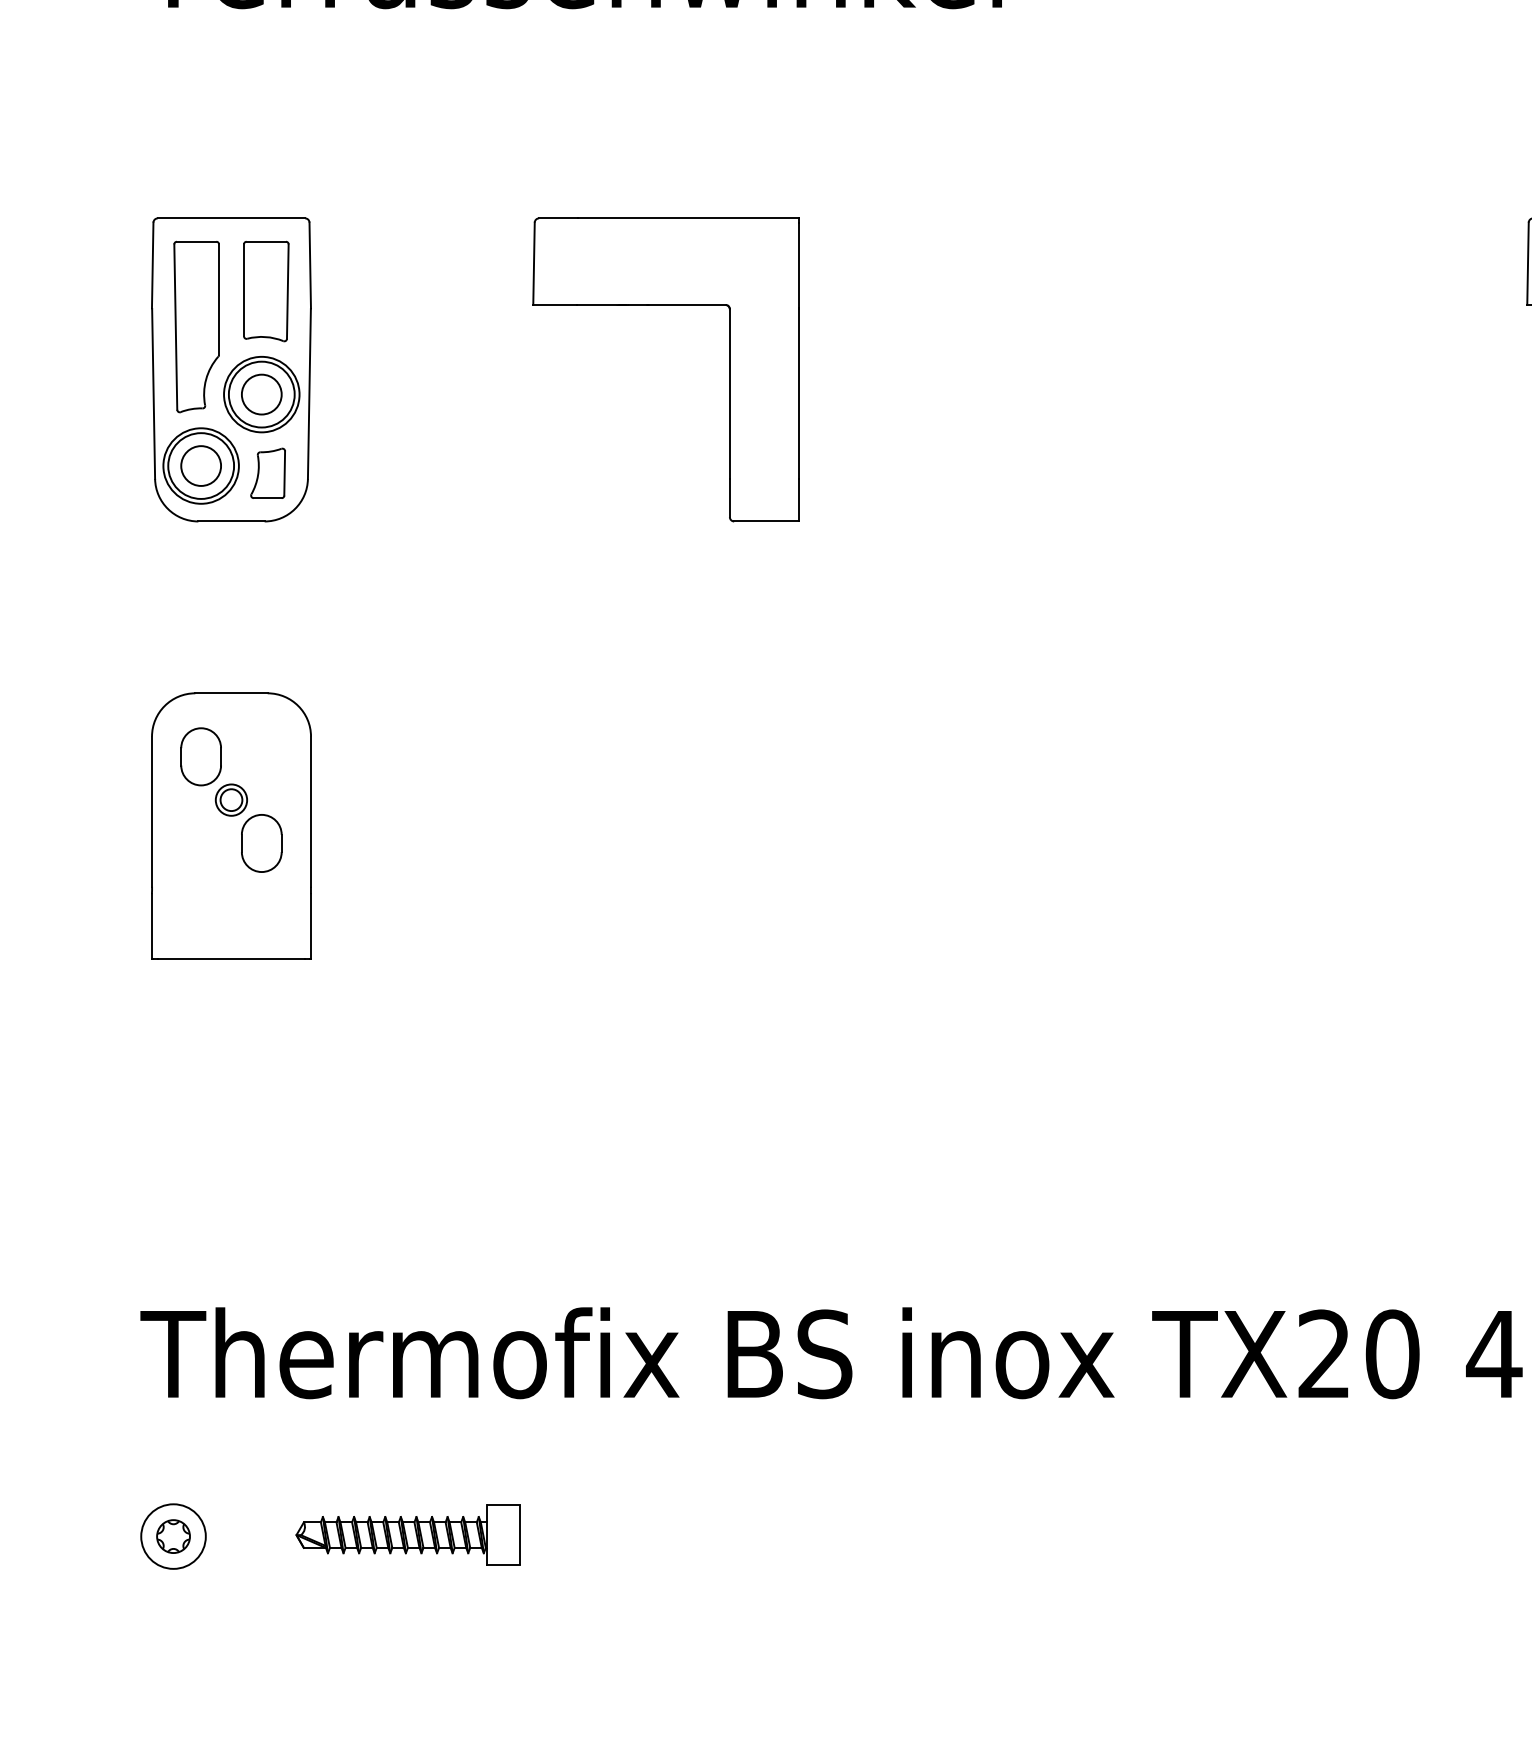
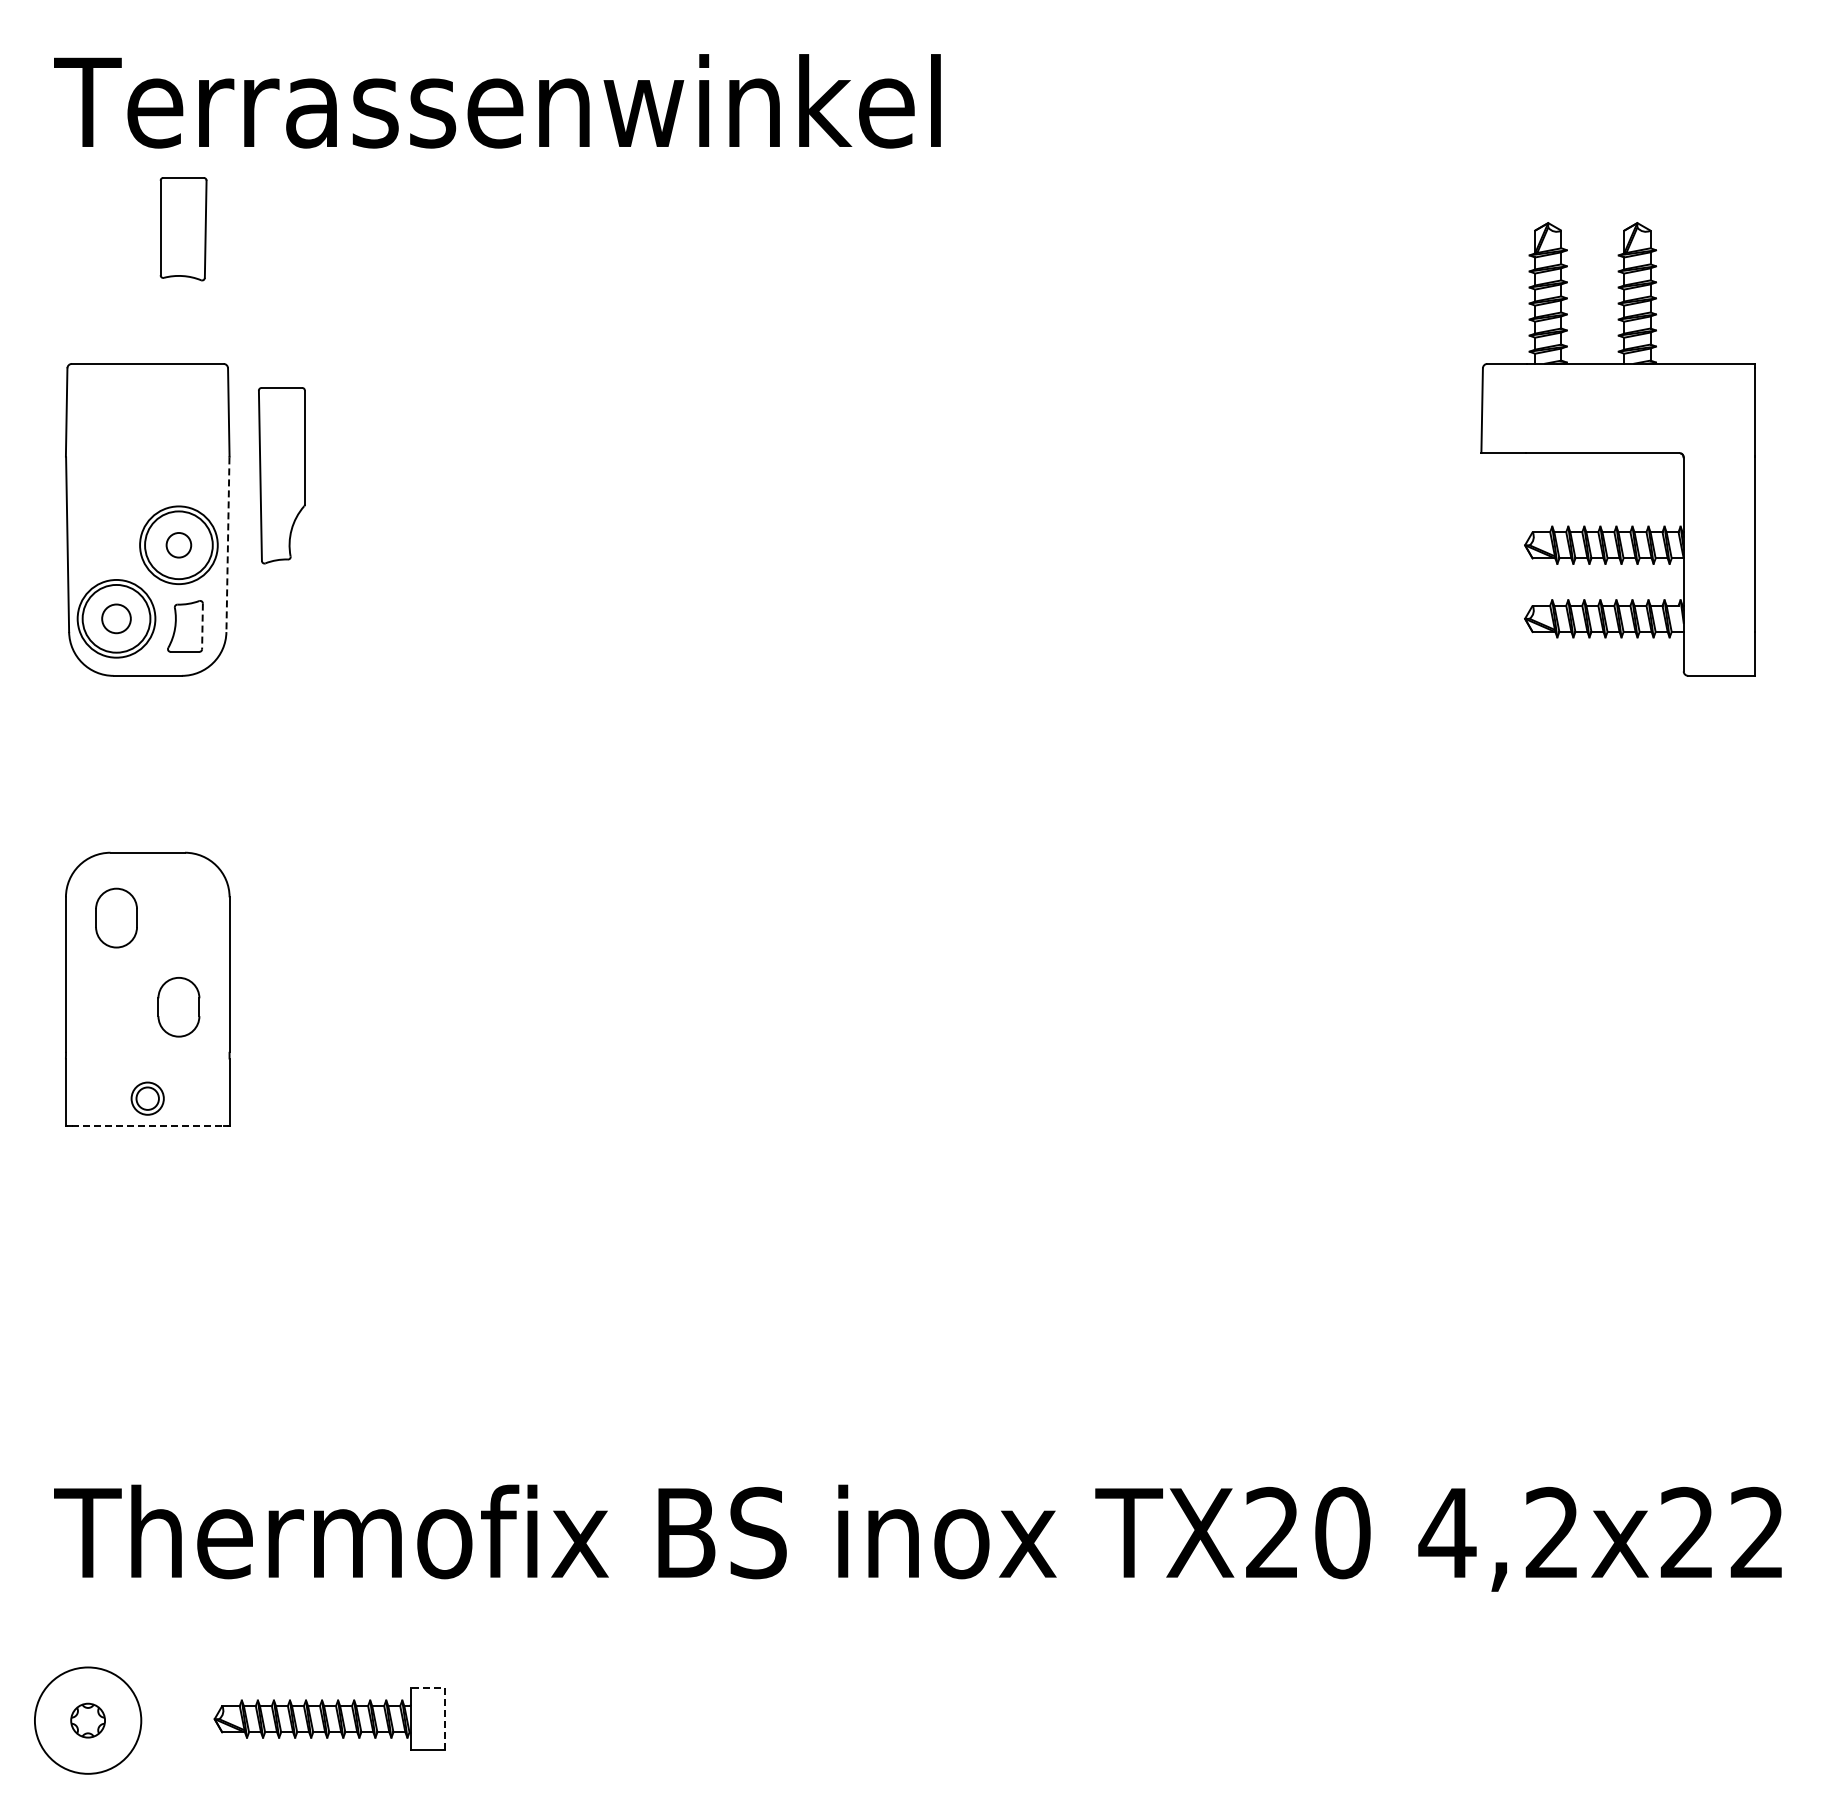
part: (266, 291) -> (183, 229), moved
part: (665, 305) -> (594, 453), removed
part: (196, 326) -> (281, 475), moved
circle: (261, 393) -> (178, 544), size x0.6
line: (308, 394) -> (227, 545), solid -> dashed
circle: (201, 465) -> (116, 618), size x0.7
line: (284, 473) -> (202, 626), solid -> dashed
part: (231, 799) -> (147, 1098), moved
line: (231, 959) -> (147, 1126), solid -> dashed
line: (519, 1517) -> (444, 1701), solid -> dashed
circle: (172, 1536) -> (87, 1720), size x1.6

